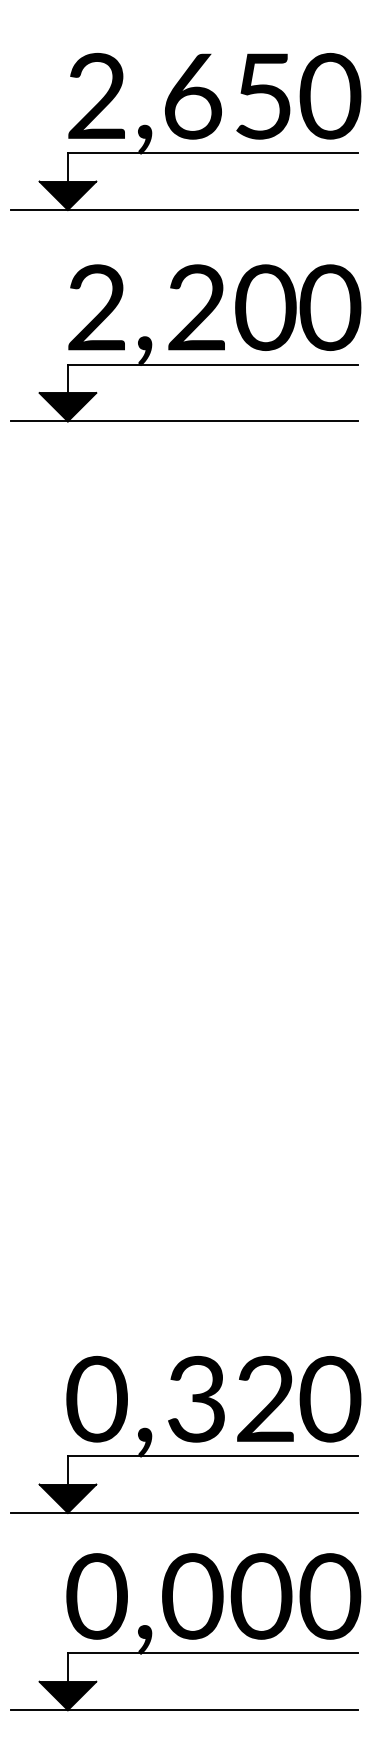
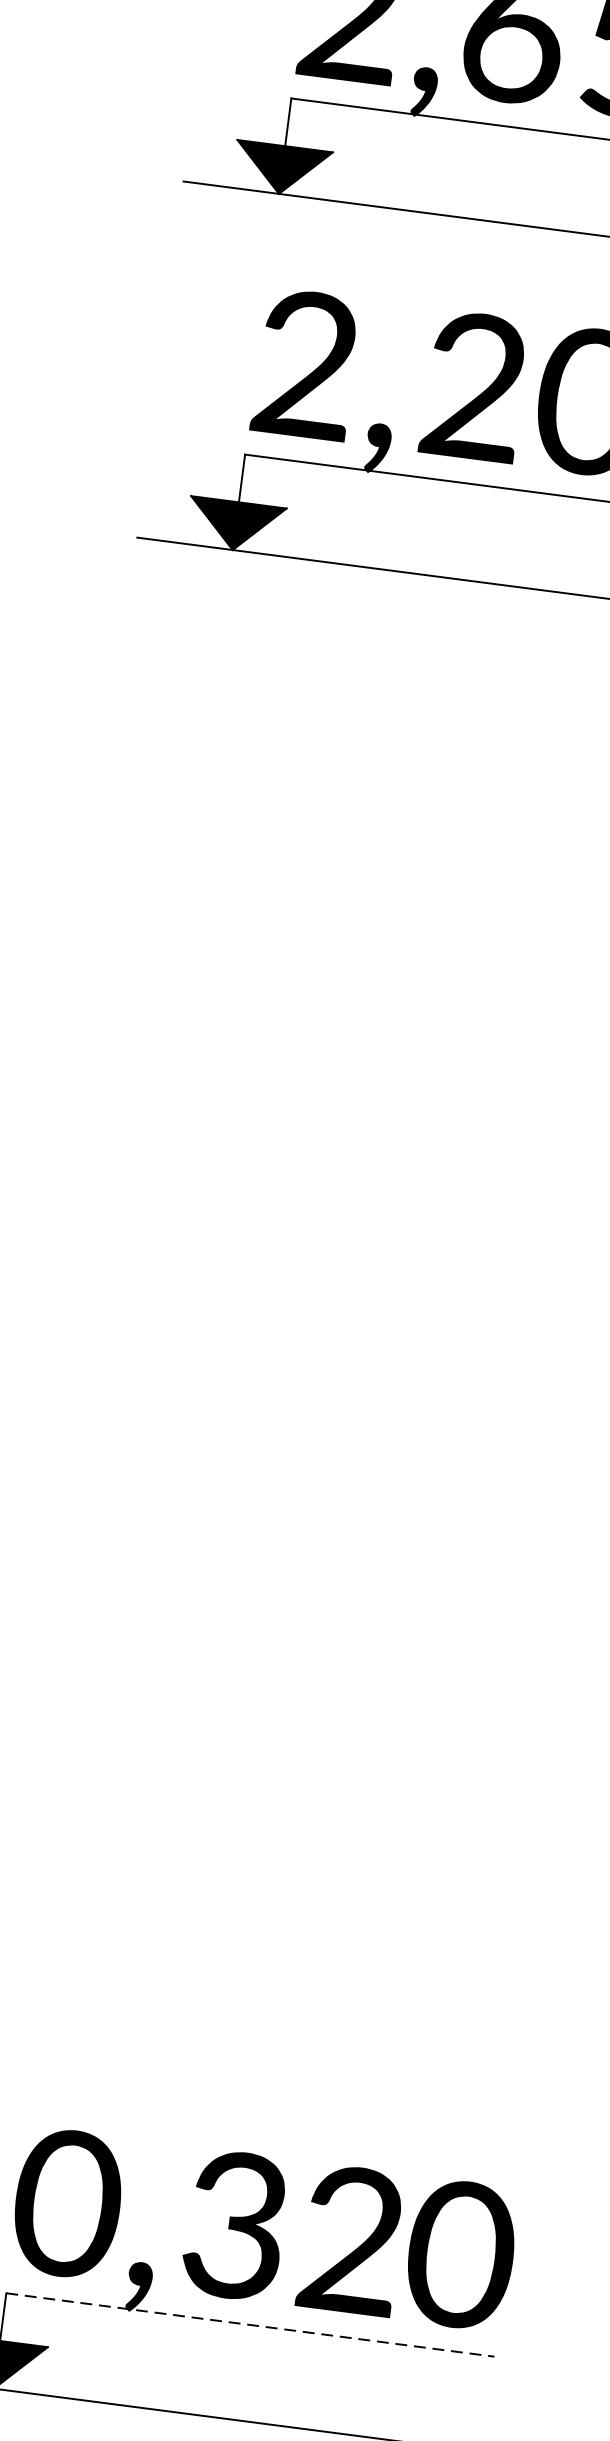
line: (212, 1456) -> (249, 2325), solid -> dashed

